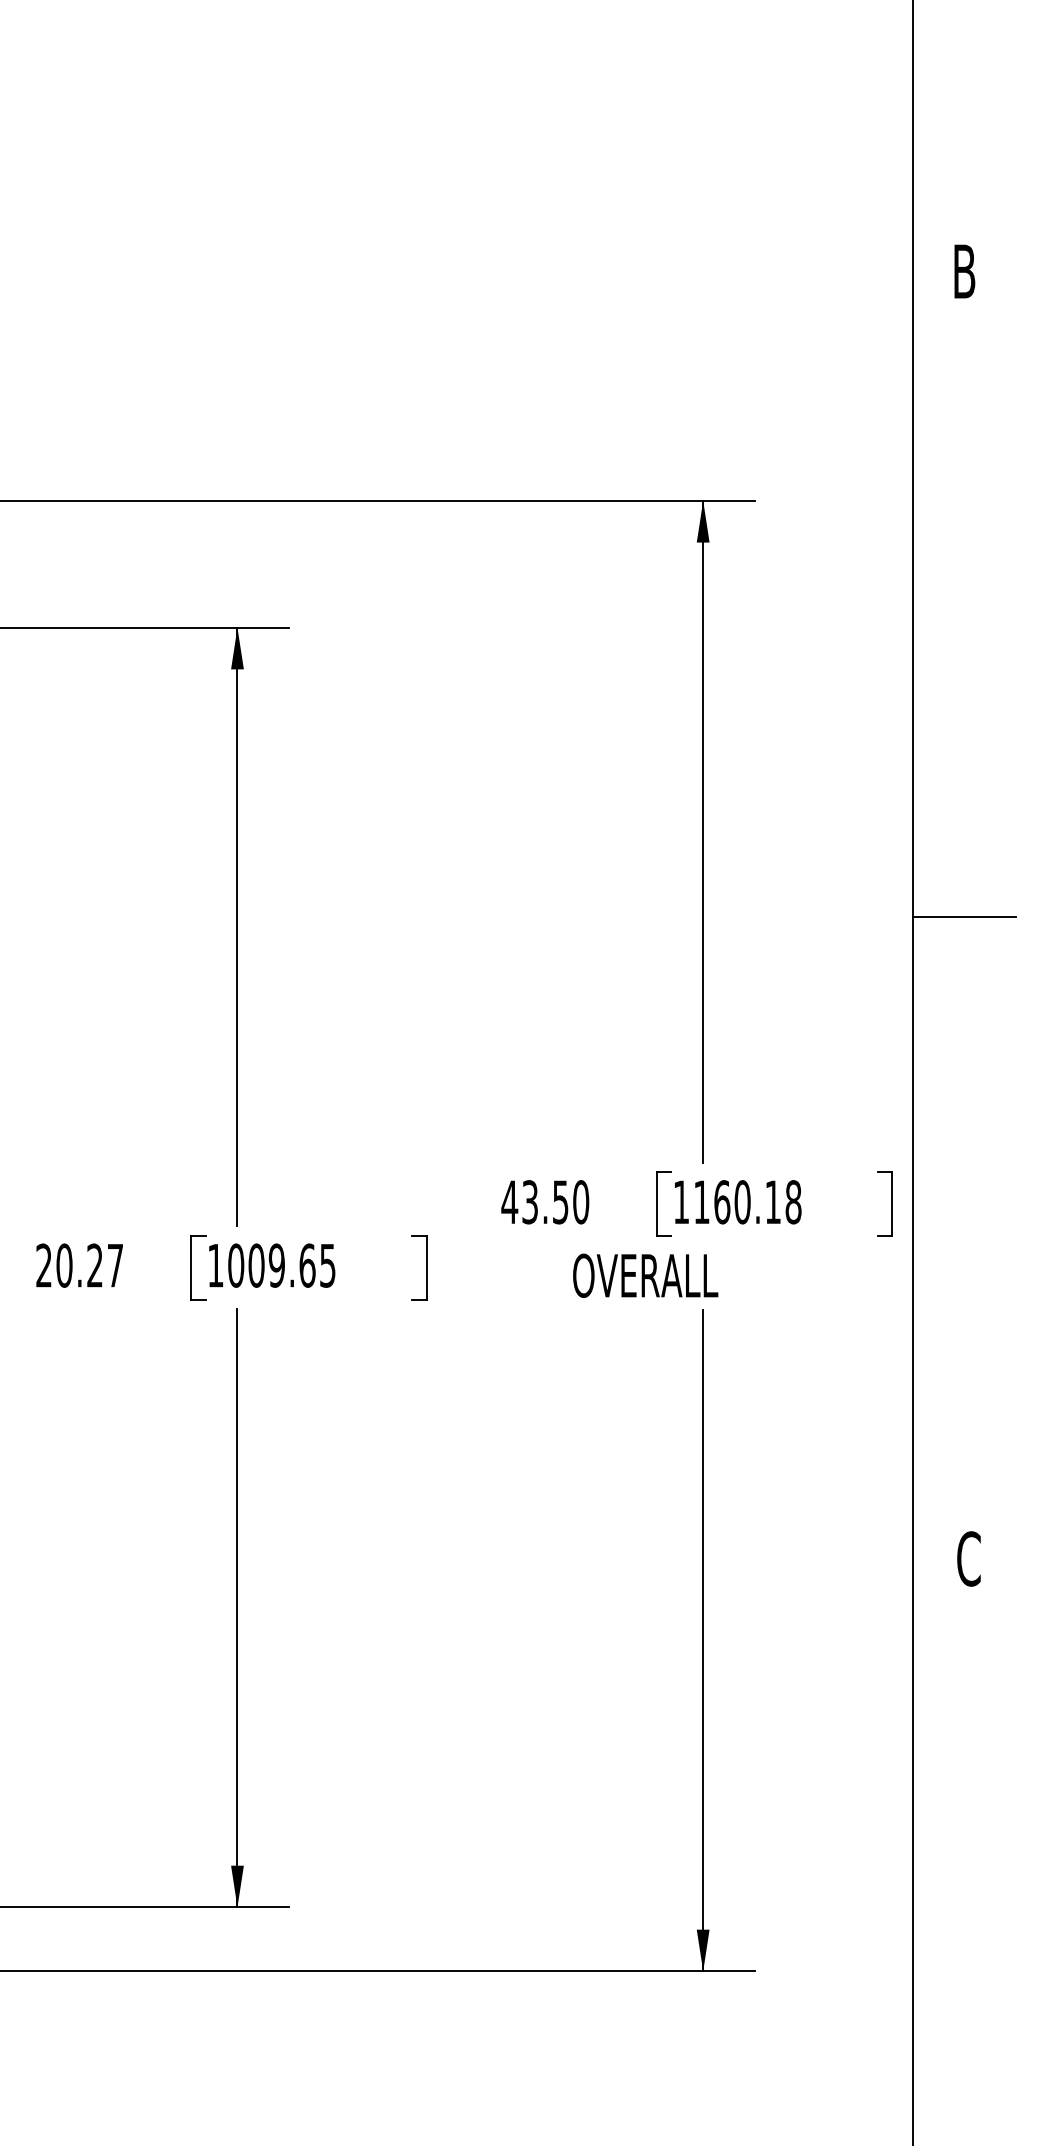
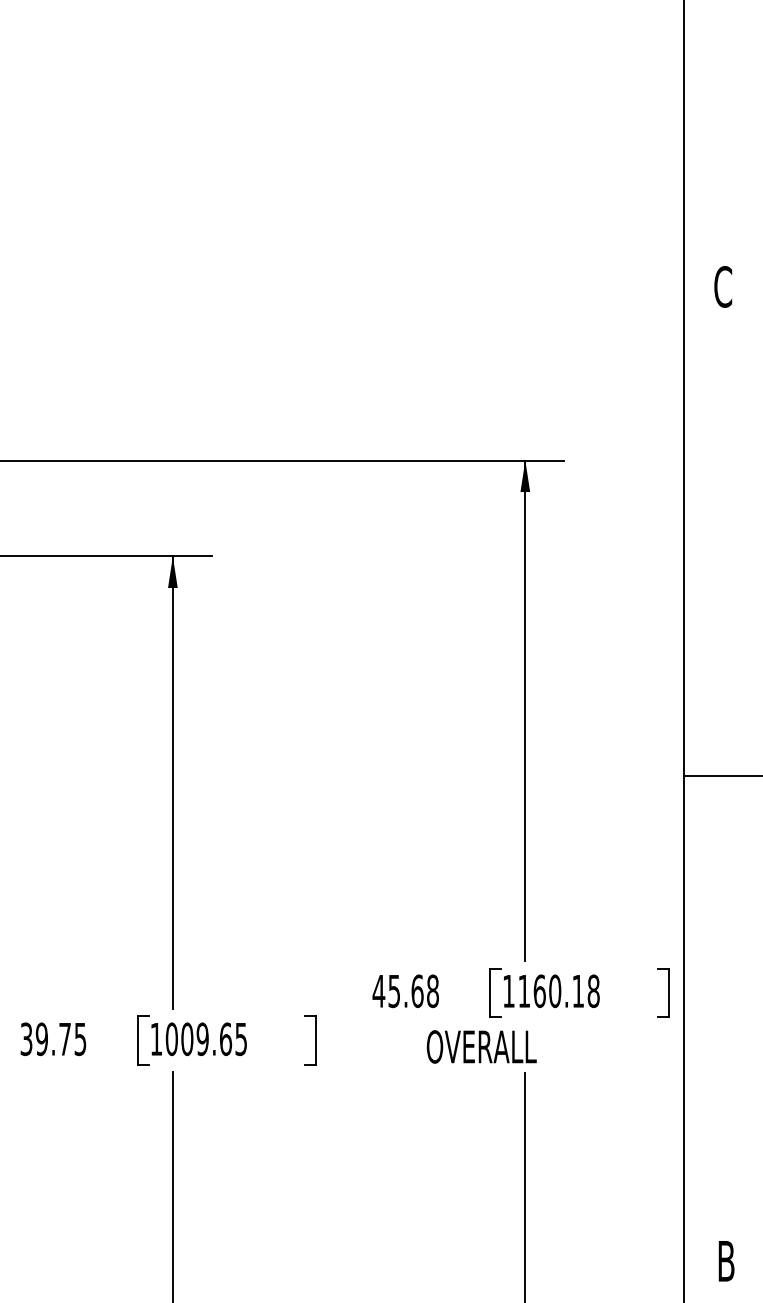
text: (964, 271) -> (723, 286), B -> C
text: (555, 1202) -> (413, 991), 43.50 -> 45.68
text: (79, 1265) -> (53, 1039), 20.27 -> 39.75
text: (968, 1558) -> (726, 1260), C -> B

